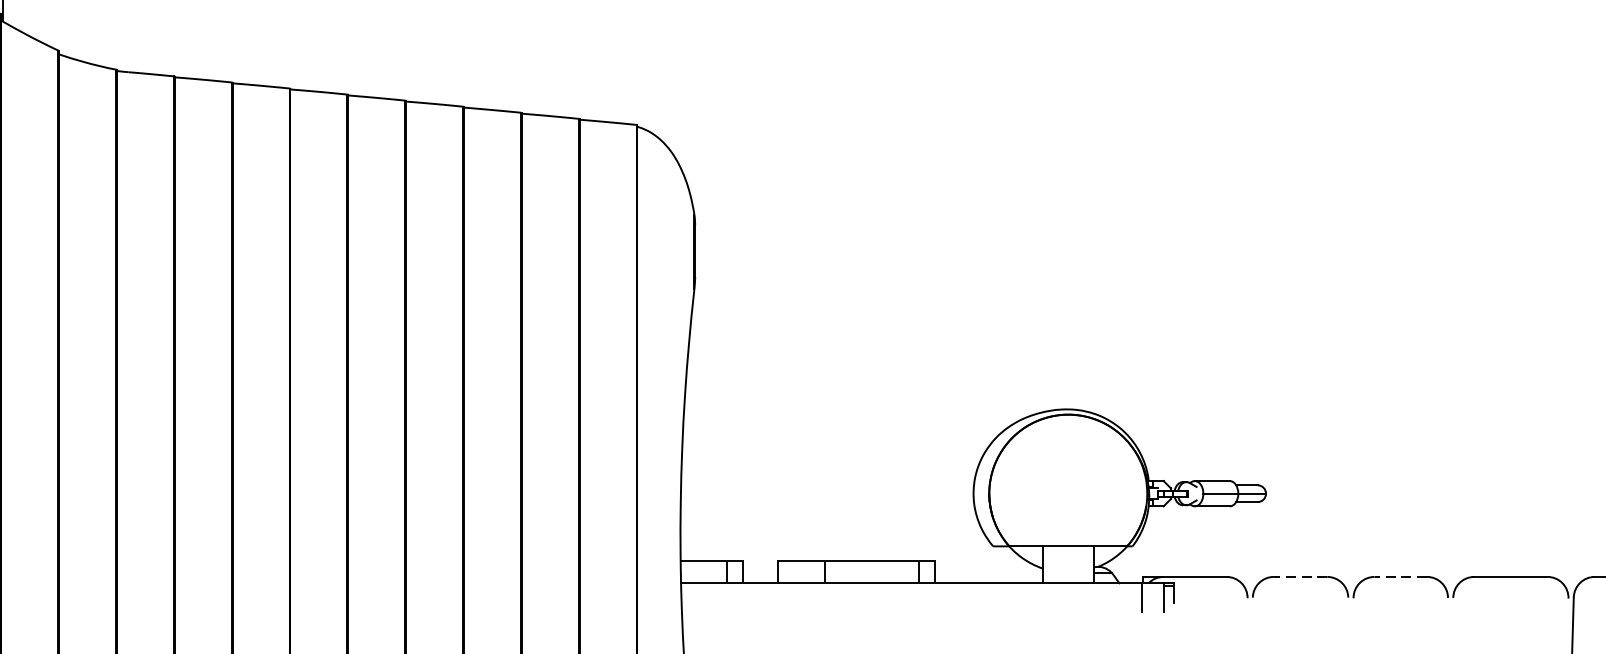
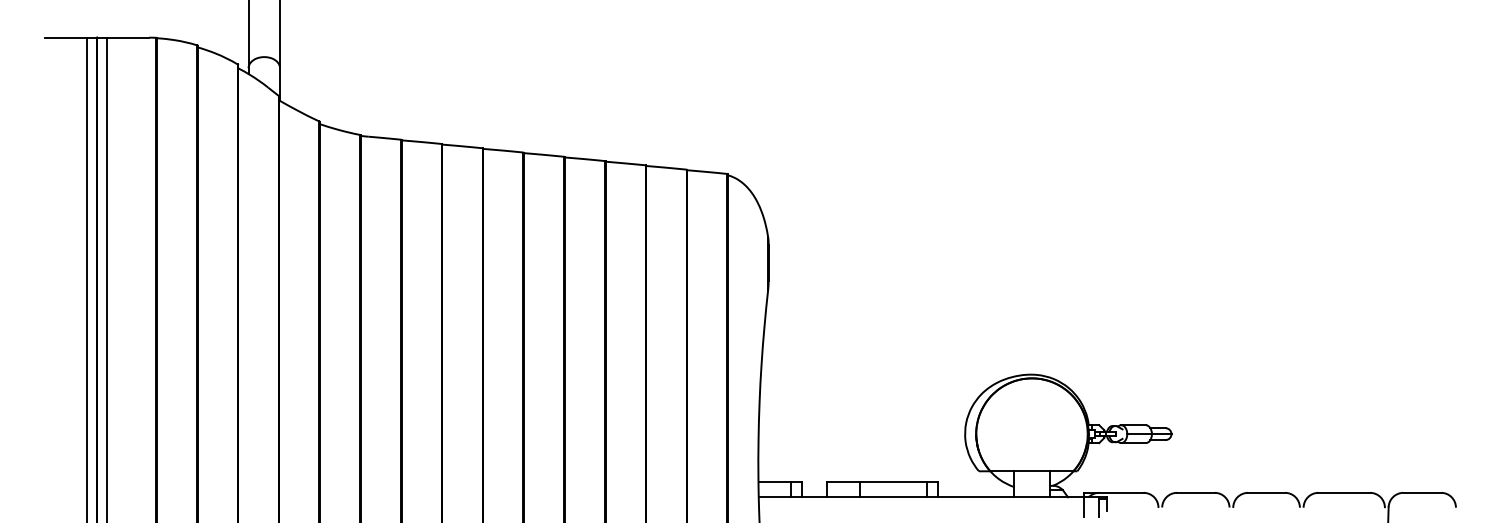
line: (1300, 576) -> (1195, 492), dashed -> solid
line: (1400, 576) -> (1266, 492), dashed -> solid

